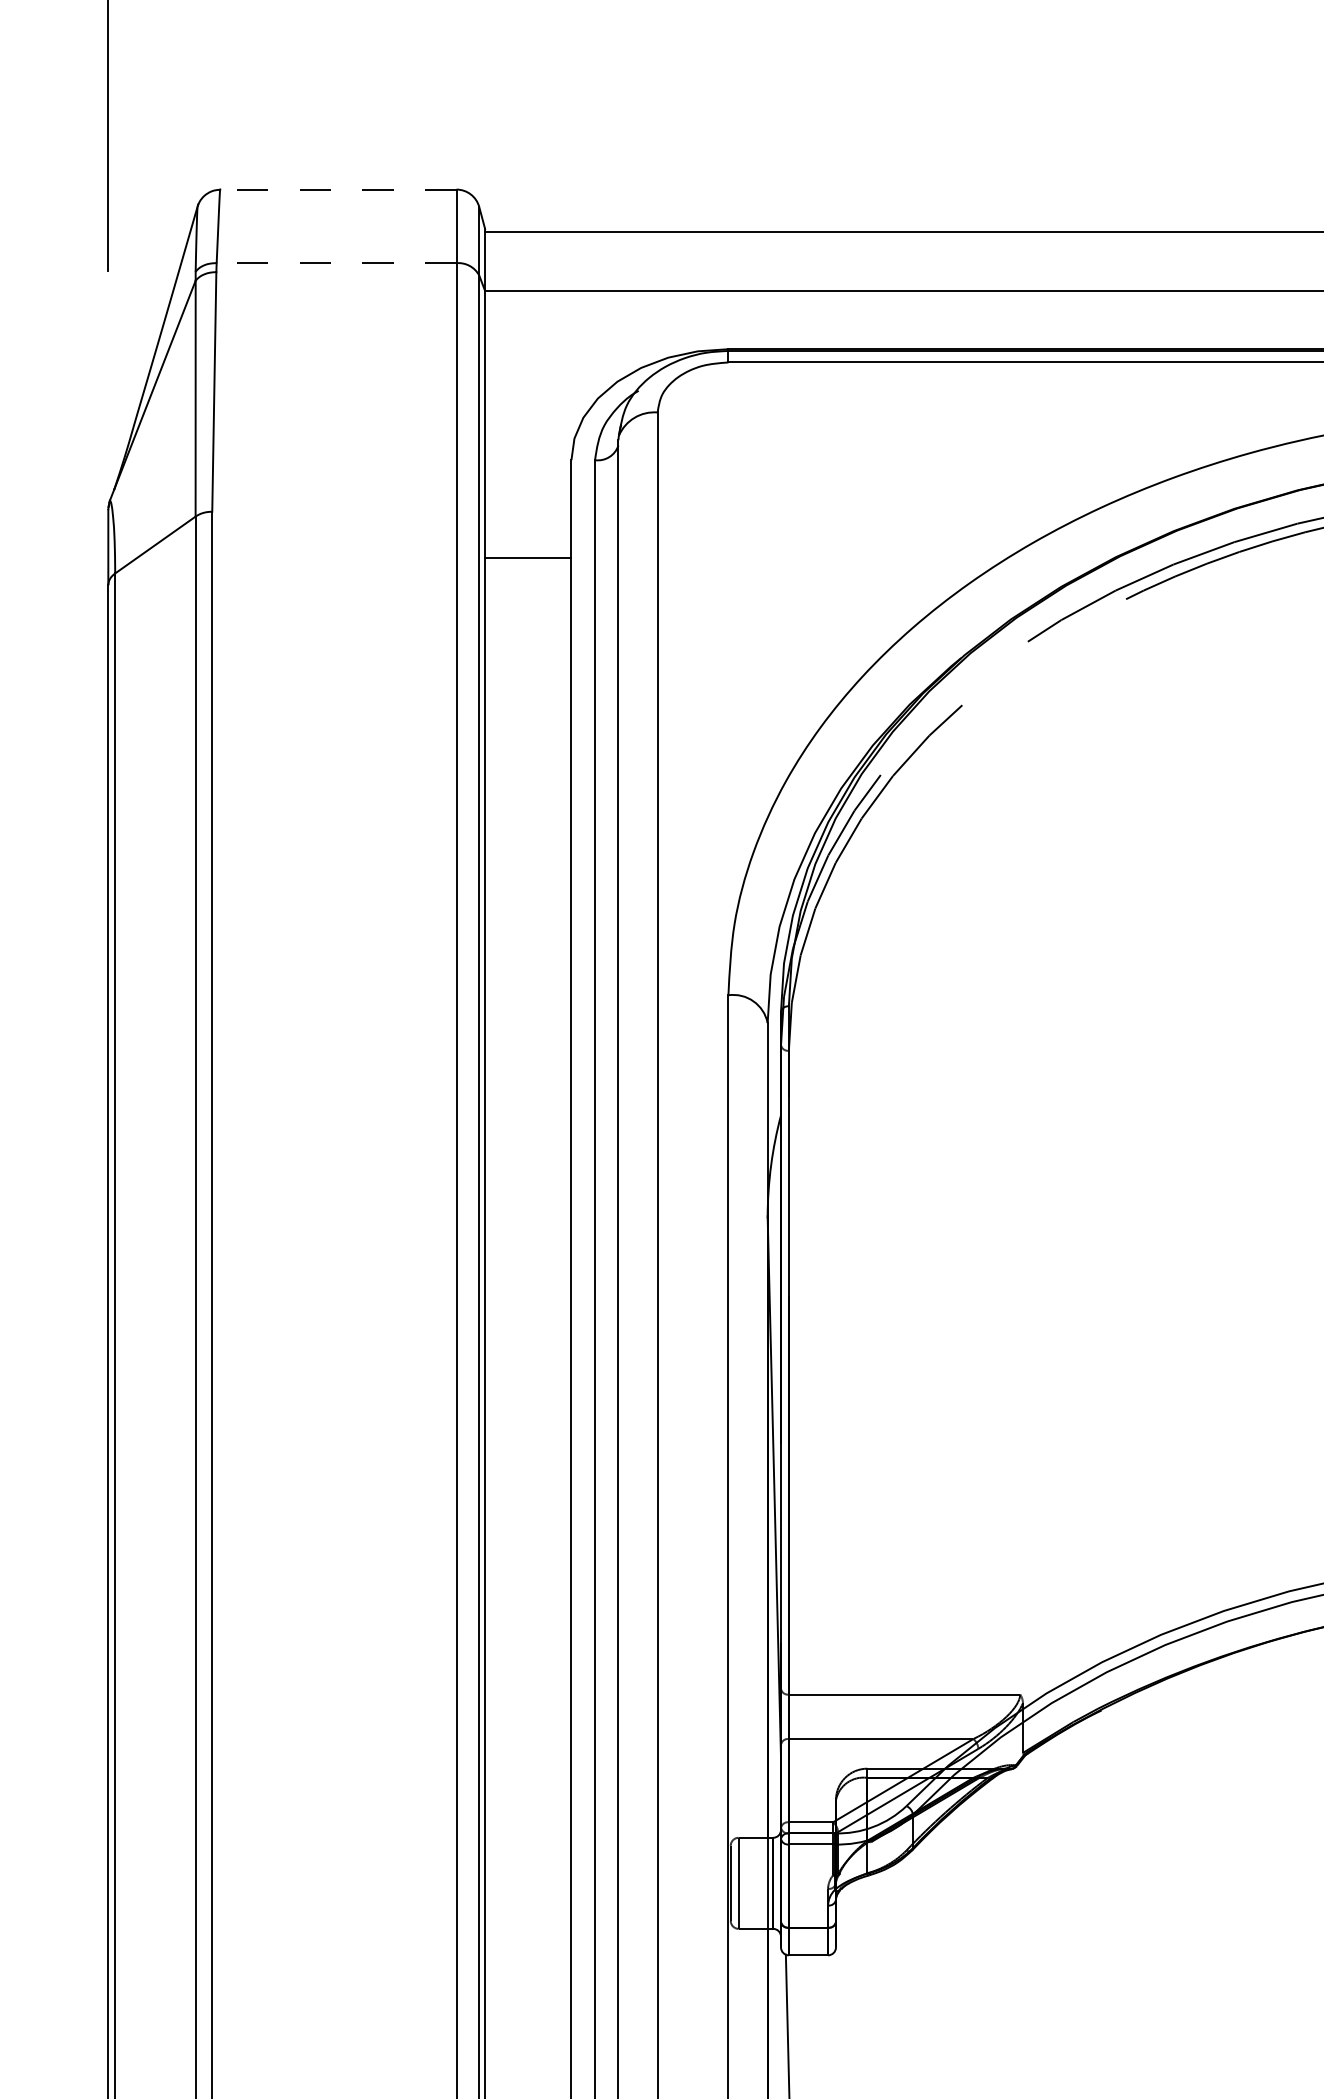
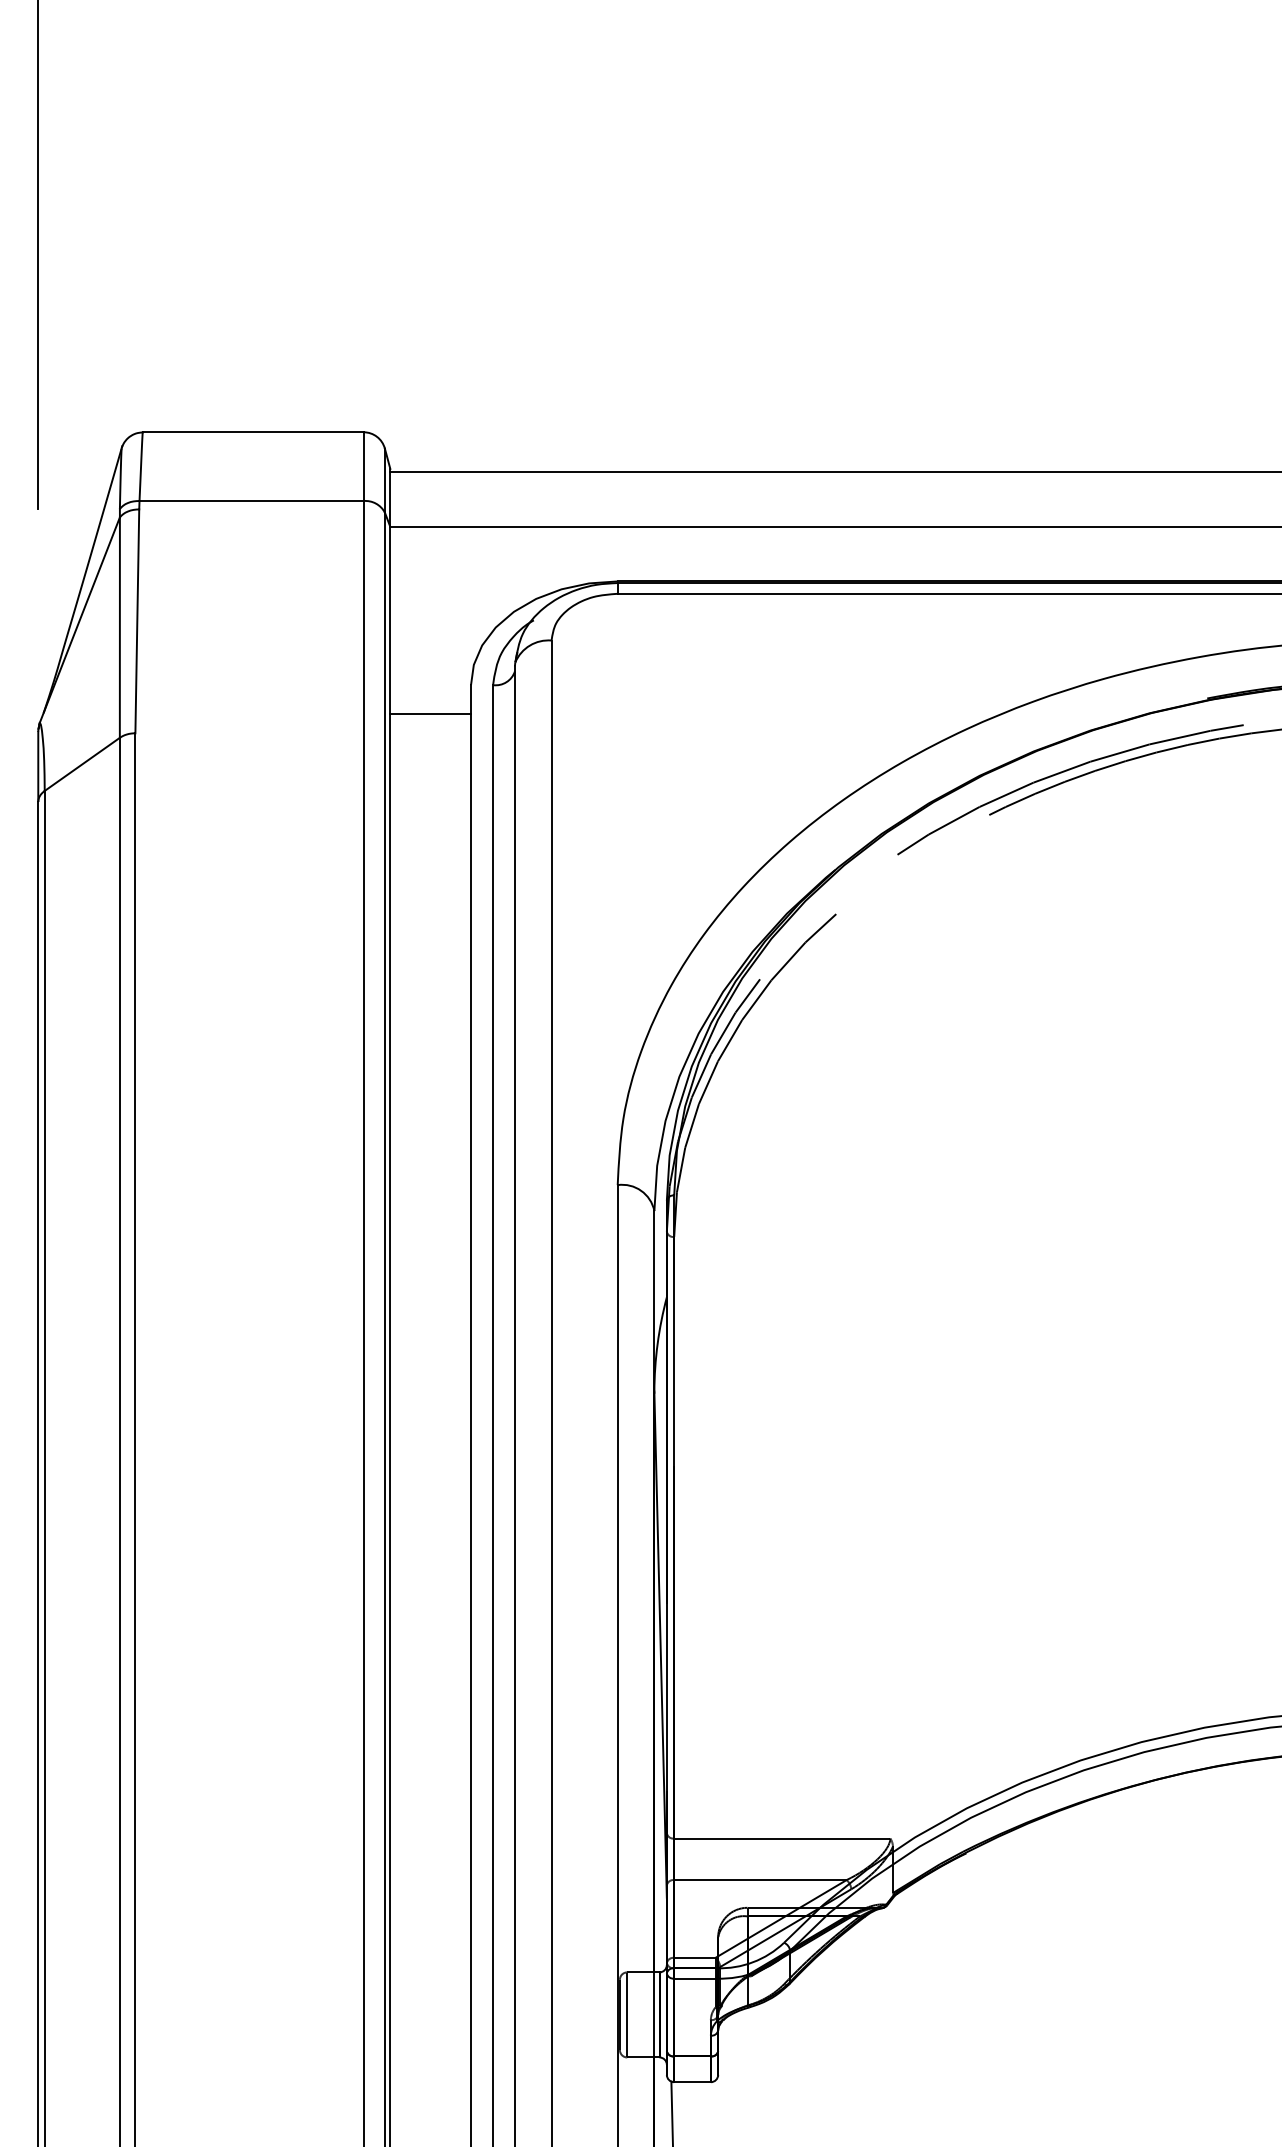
line: (337, 189) -> (252, 432), dashed -> solid
line: (336, 263) -> (251, 501), dashed -> solid
line: (528, 557) -> (430, 714), moved

